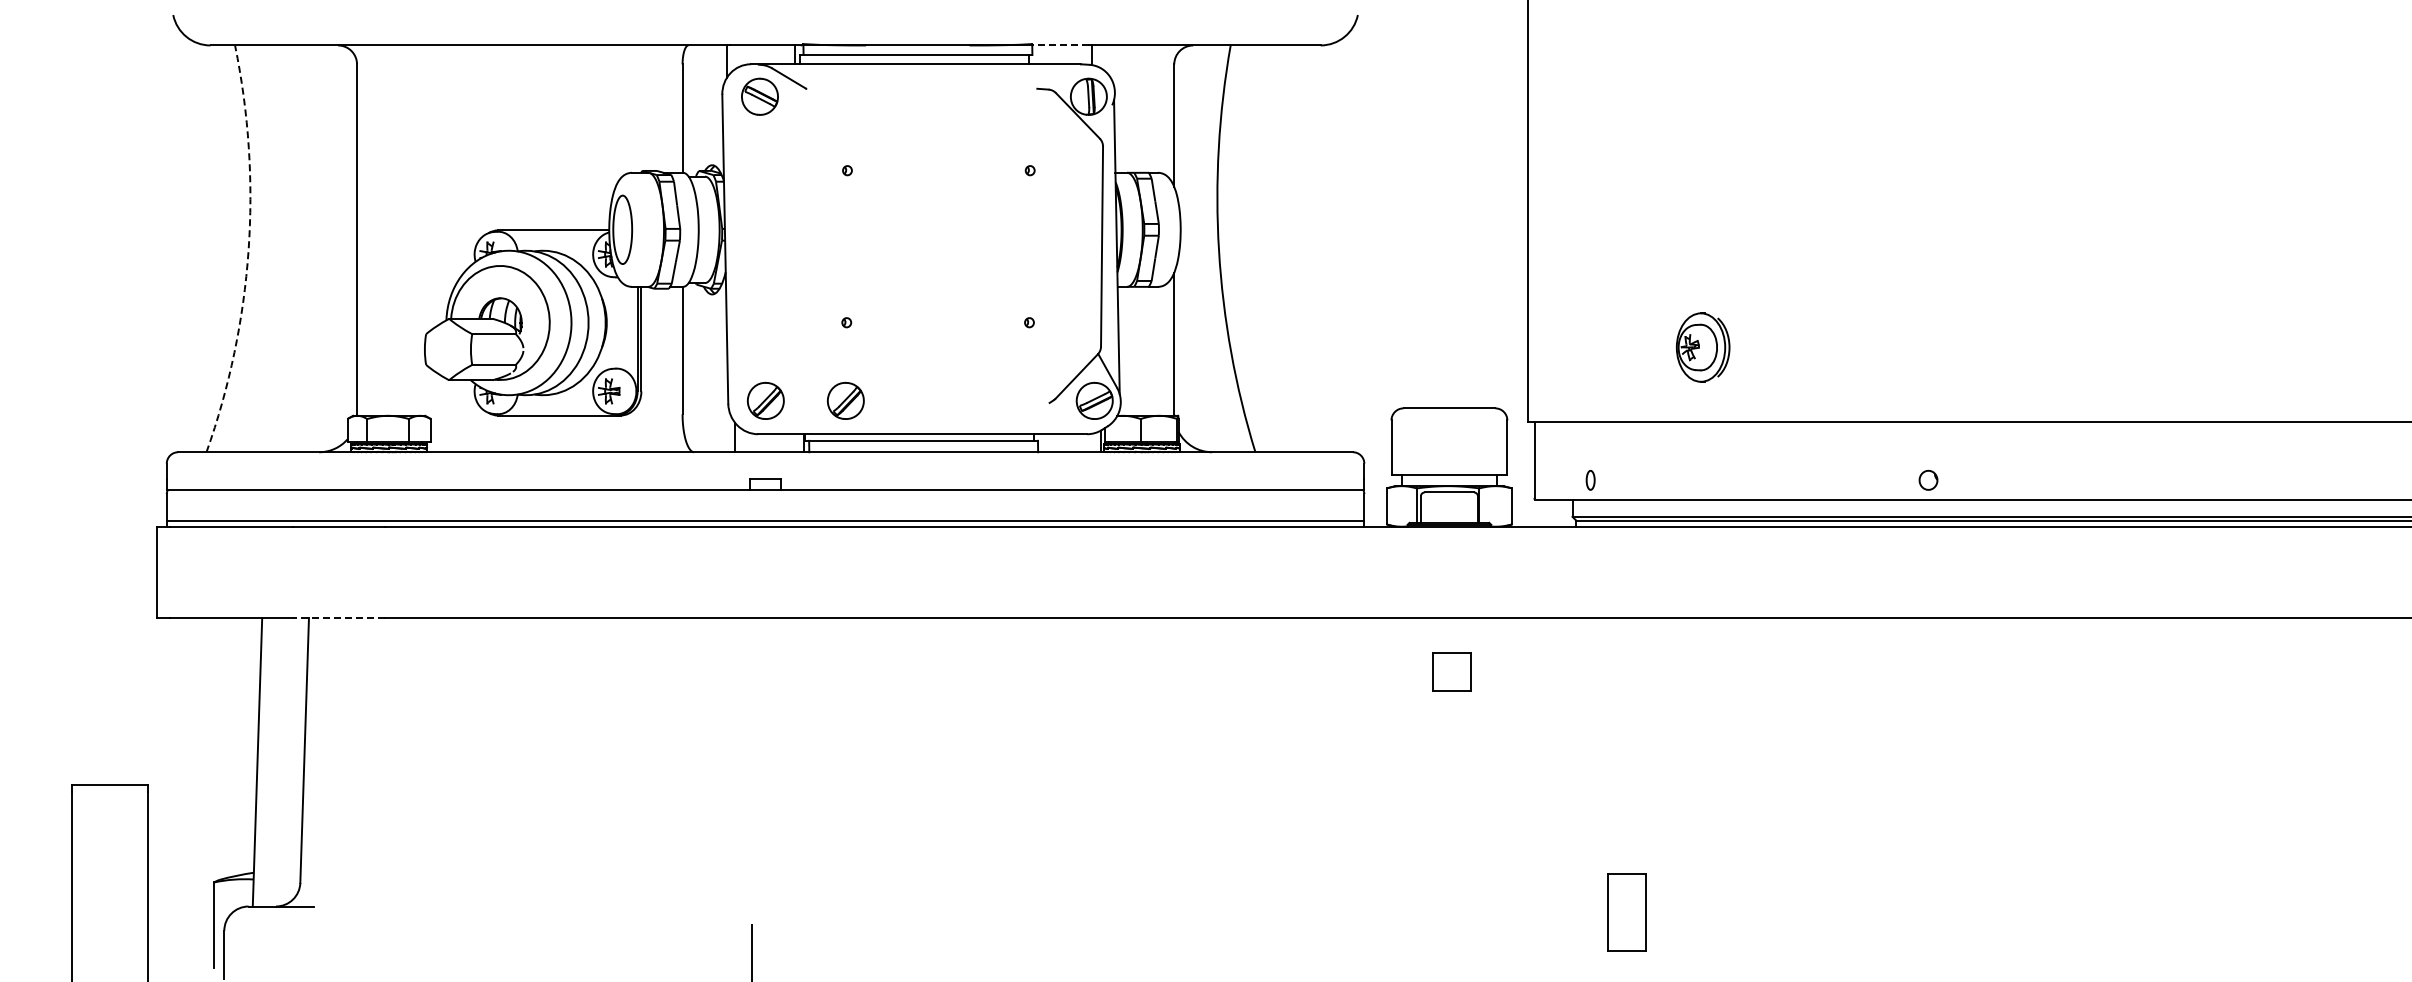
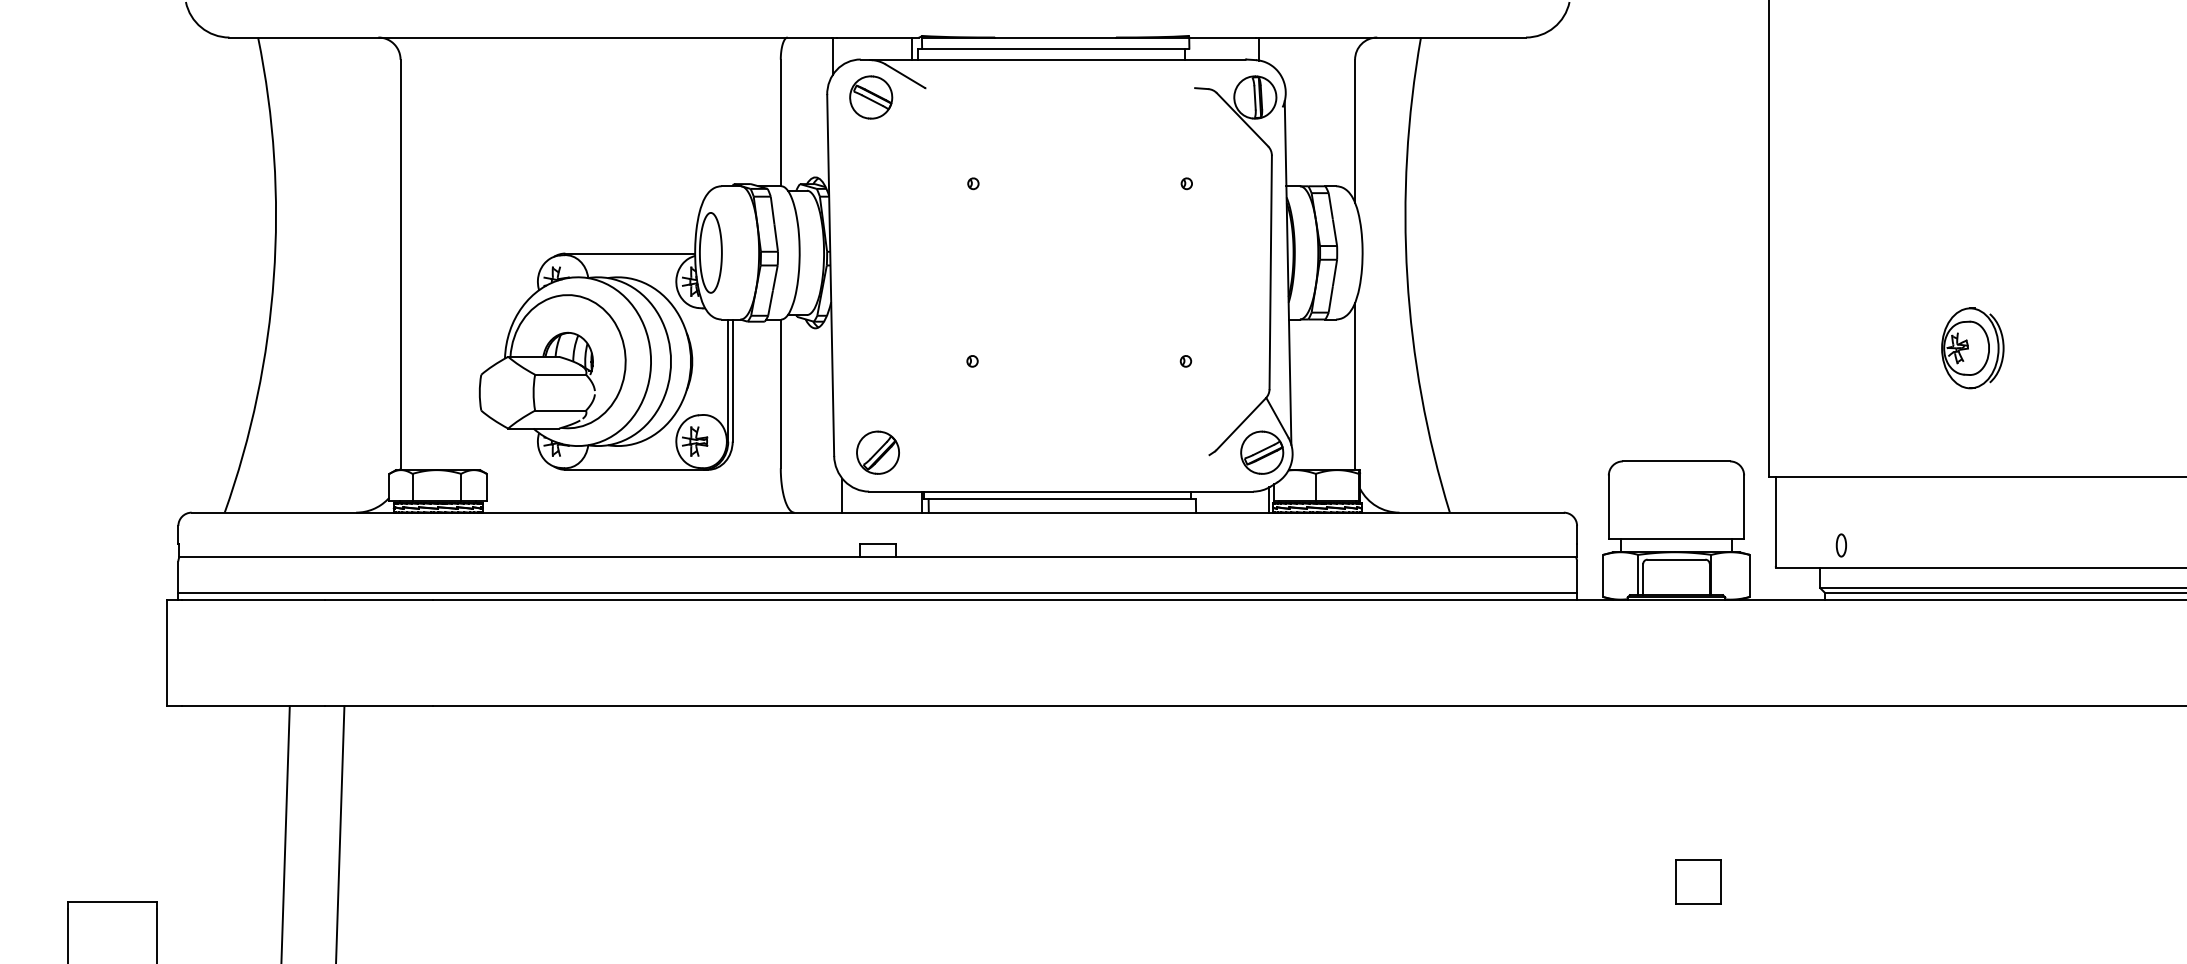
line: (1060, 45) -> (1222, 37), dashed -> solid
arc: (248, 250) -> (273, 277), dashed -> solid
part: (1702, 347) -> (1972, 348), moved
part: (845, 400) -> (971, 452), removed
line: (338, 617) -> (378, 705), dashed -> solid
part: (1451, 671) -> (1697, 880), moved

